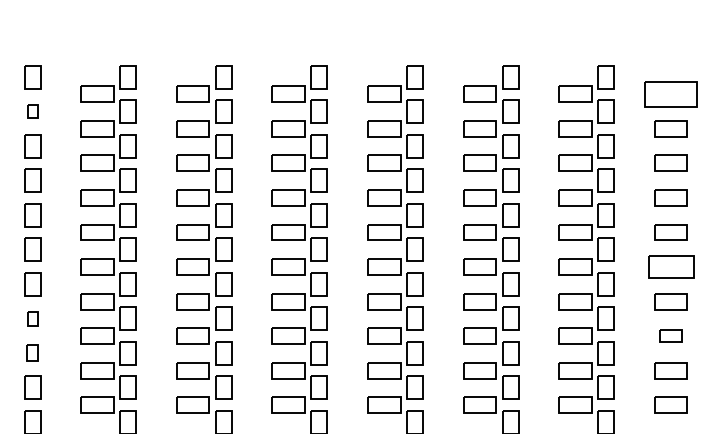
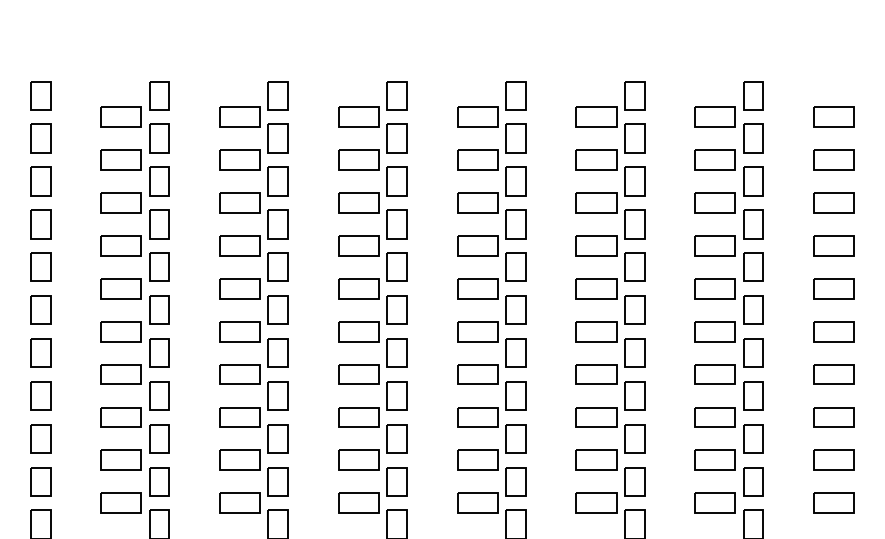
part: (670, 93) -> (833, 116), size x0.62
part: (32, 111) -> (40, 138), size x1.67
part: (670, 266) -> (833, 330), size x0.71
part: (32, 318) -> (40, 395), size x1.67
part: (670, 335) -> (833, 416), size x1.43
part: (32, 353) -> (40, 439), size x1.43

